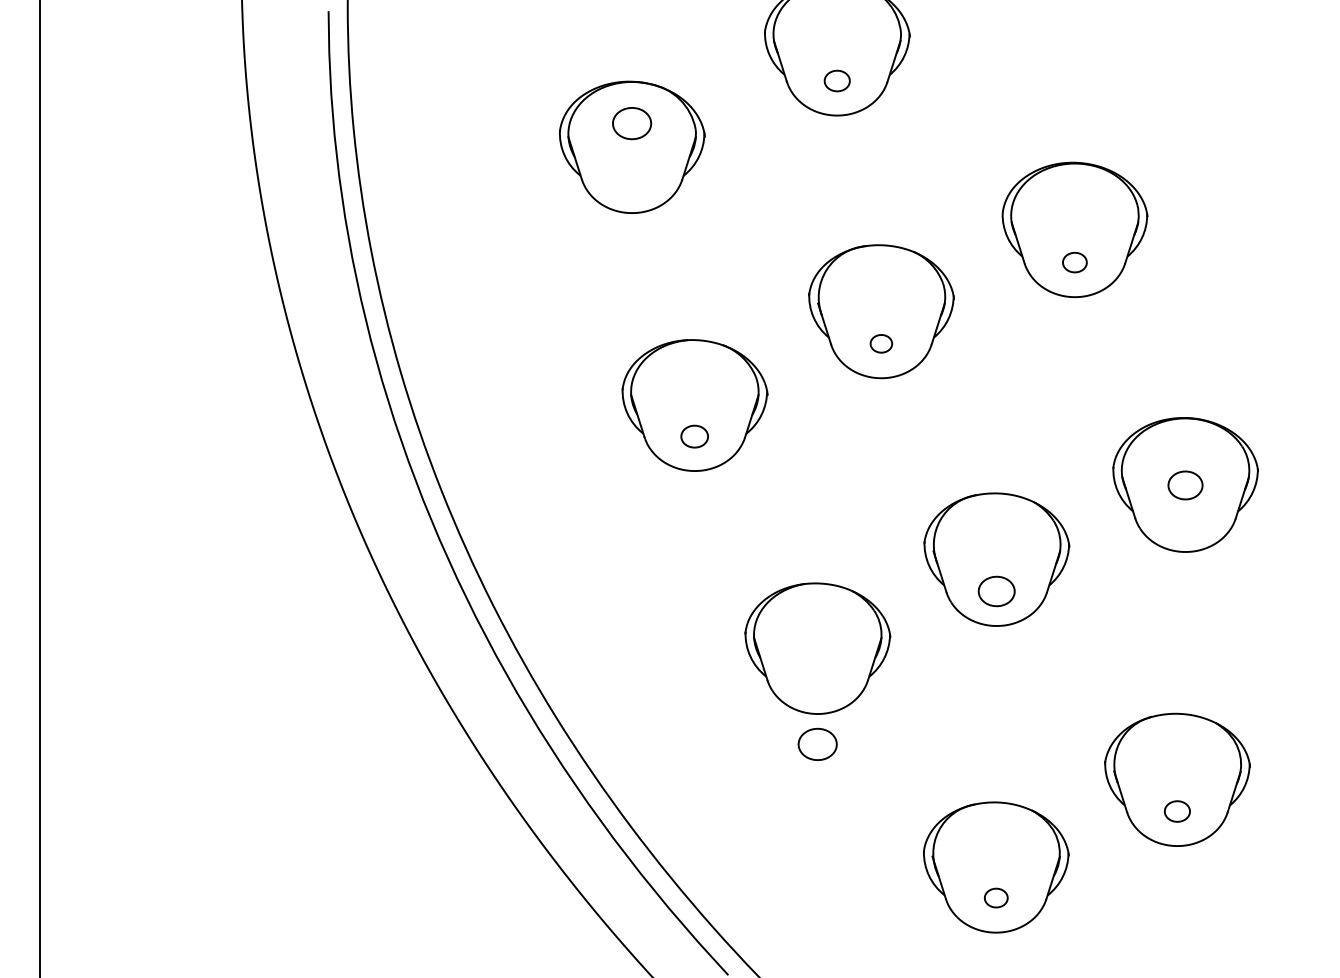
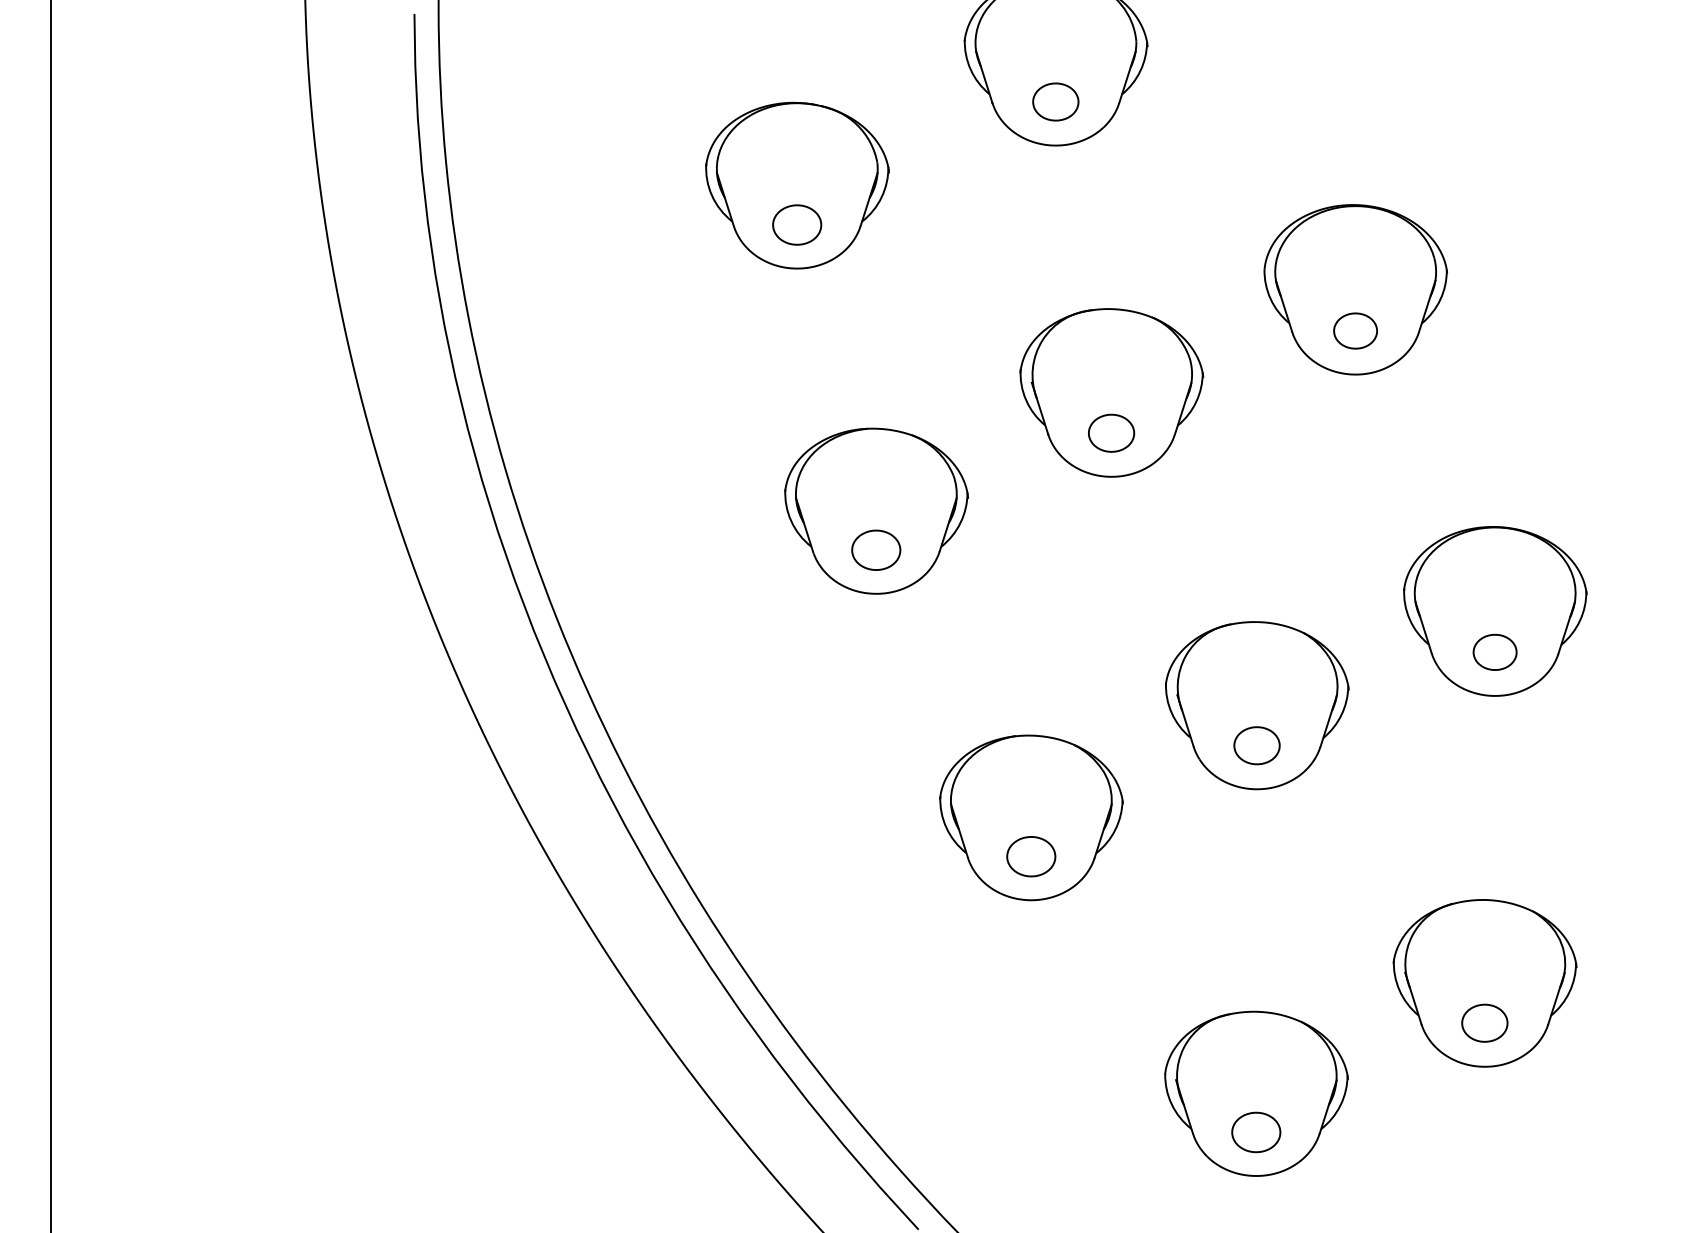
part: (837, 80) -> (1056, 101), size x1.43
part: (632, 123) -> (797, 224), moved
part: (1074, 262) -> (1355, 330), size x1.43
part: (881, 343) -> (1111, 433), size x1.67
part: (694, 436) -> (875, 550), size x1.43
part: (1185, 485) -> (1495, 652), moved
part: (817, 743) -> (1031, 855), moved
part: (1177, 811) -> (1485, 1023), size x1.43
part: (996, 897) -> (1256, 1131), size x1.67

